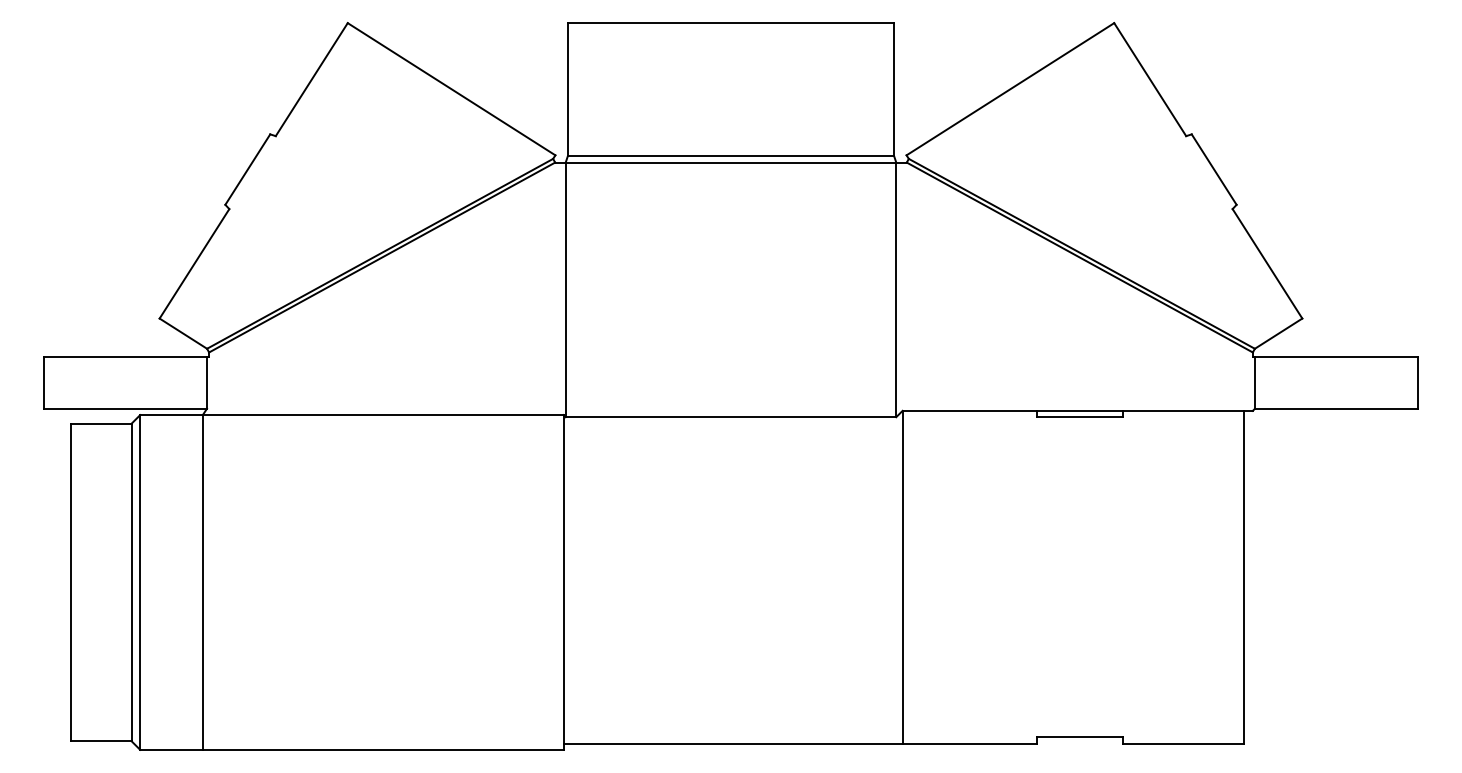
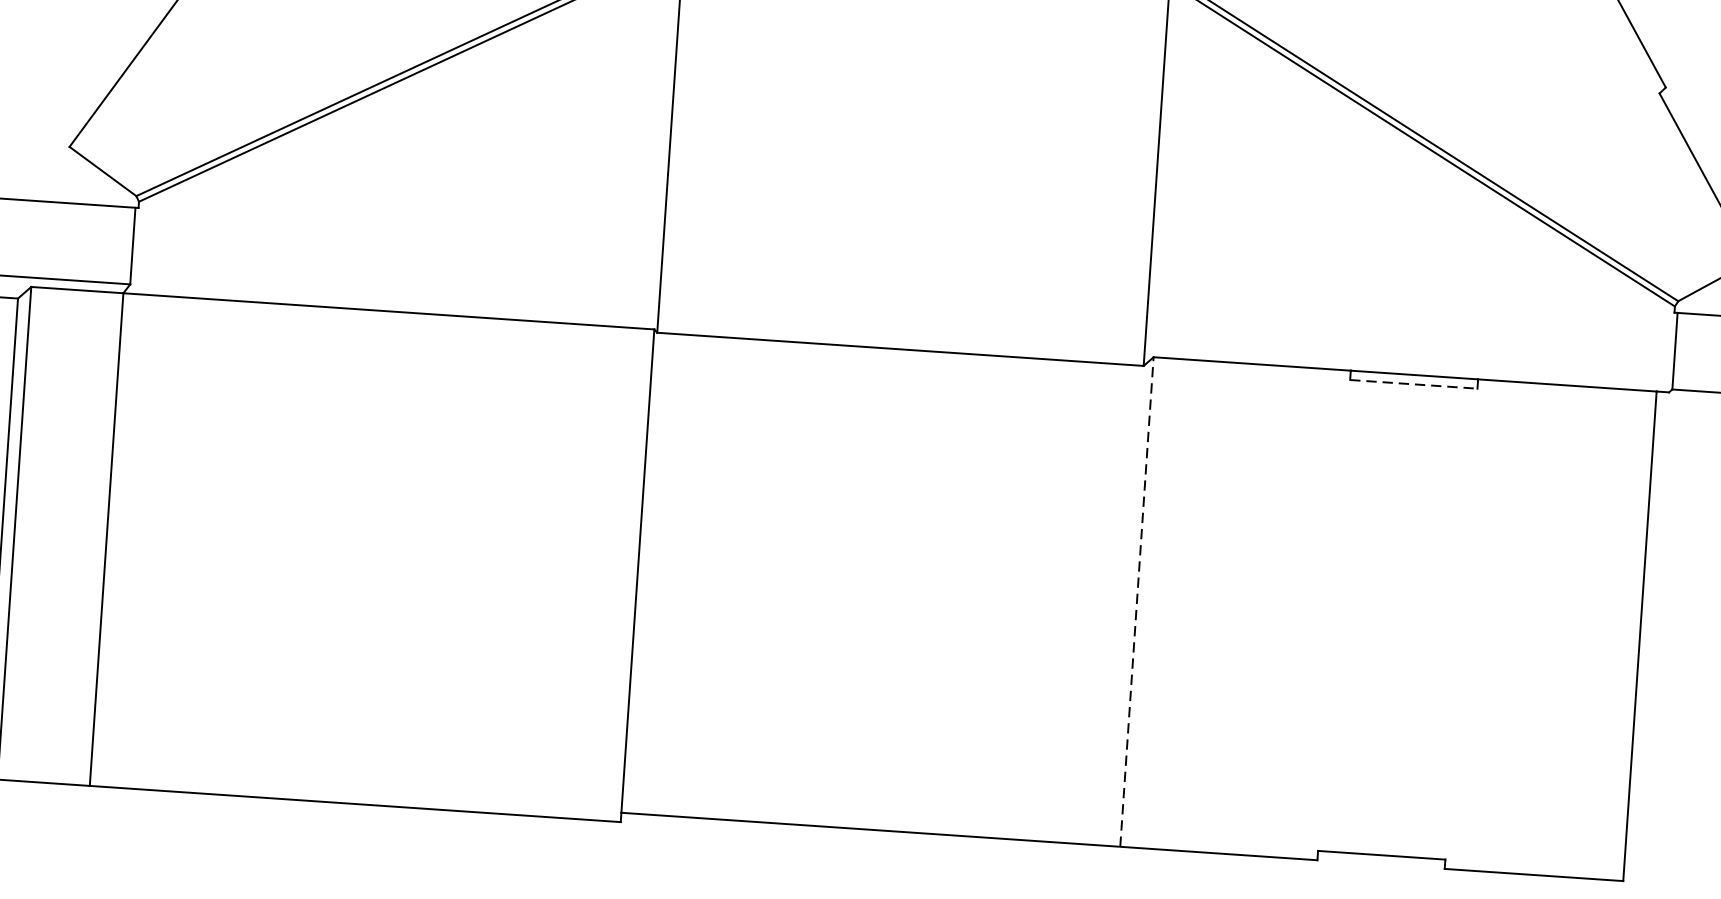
line: (1080, 417) -> (1414, 384), solid -> dashed
line: (902, 576) -> (1136, 600), solid -> dashed

